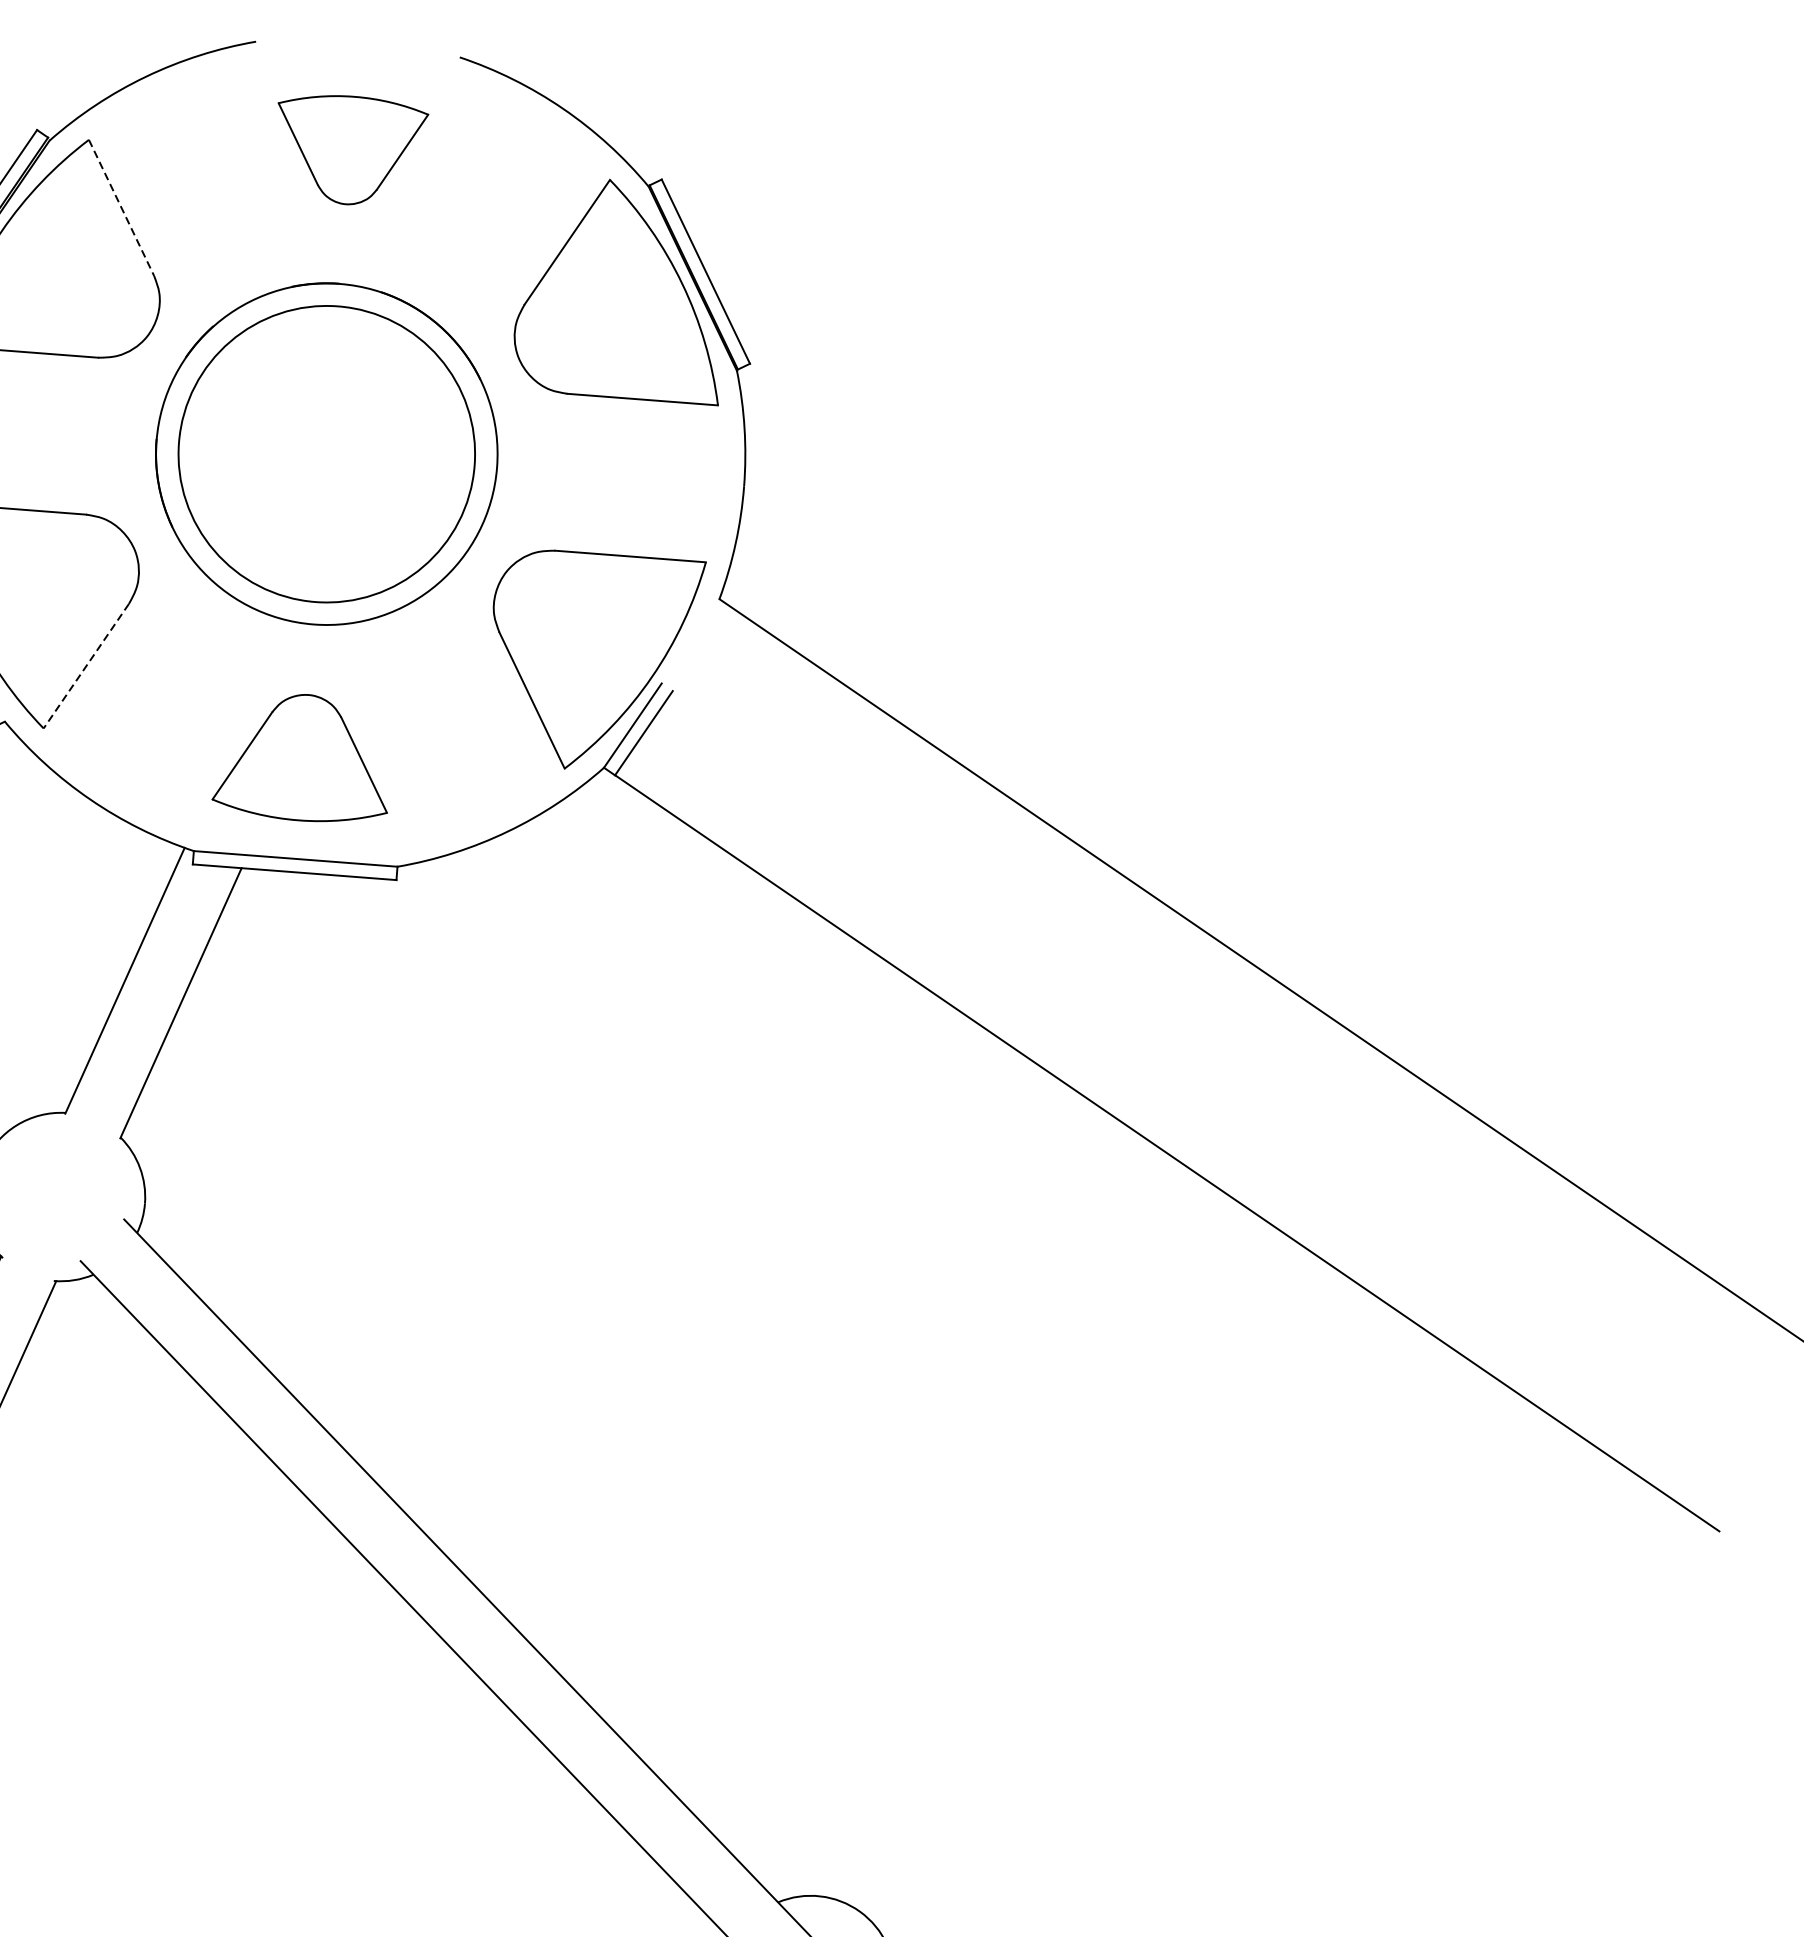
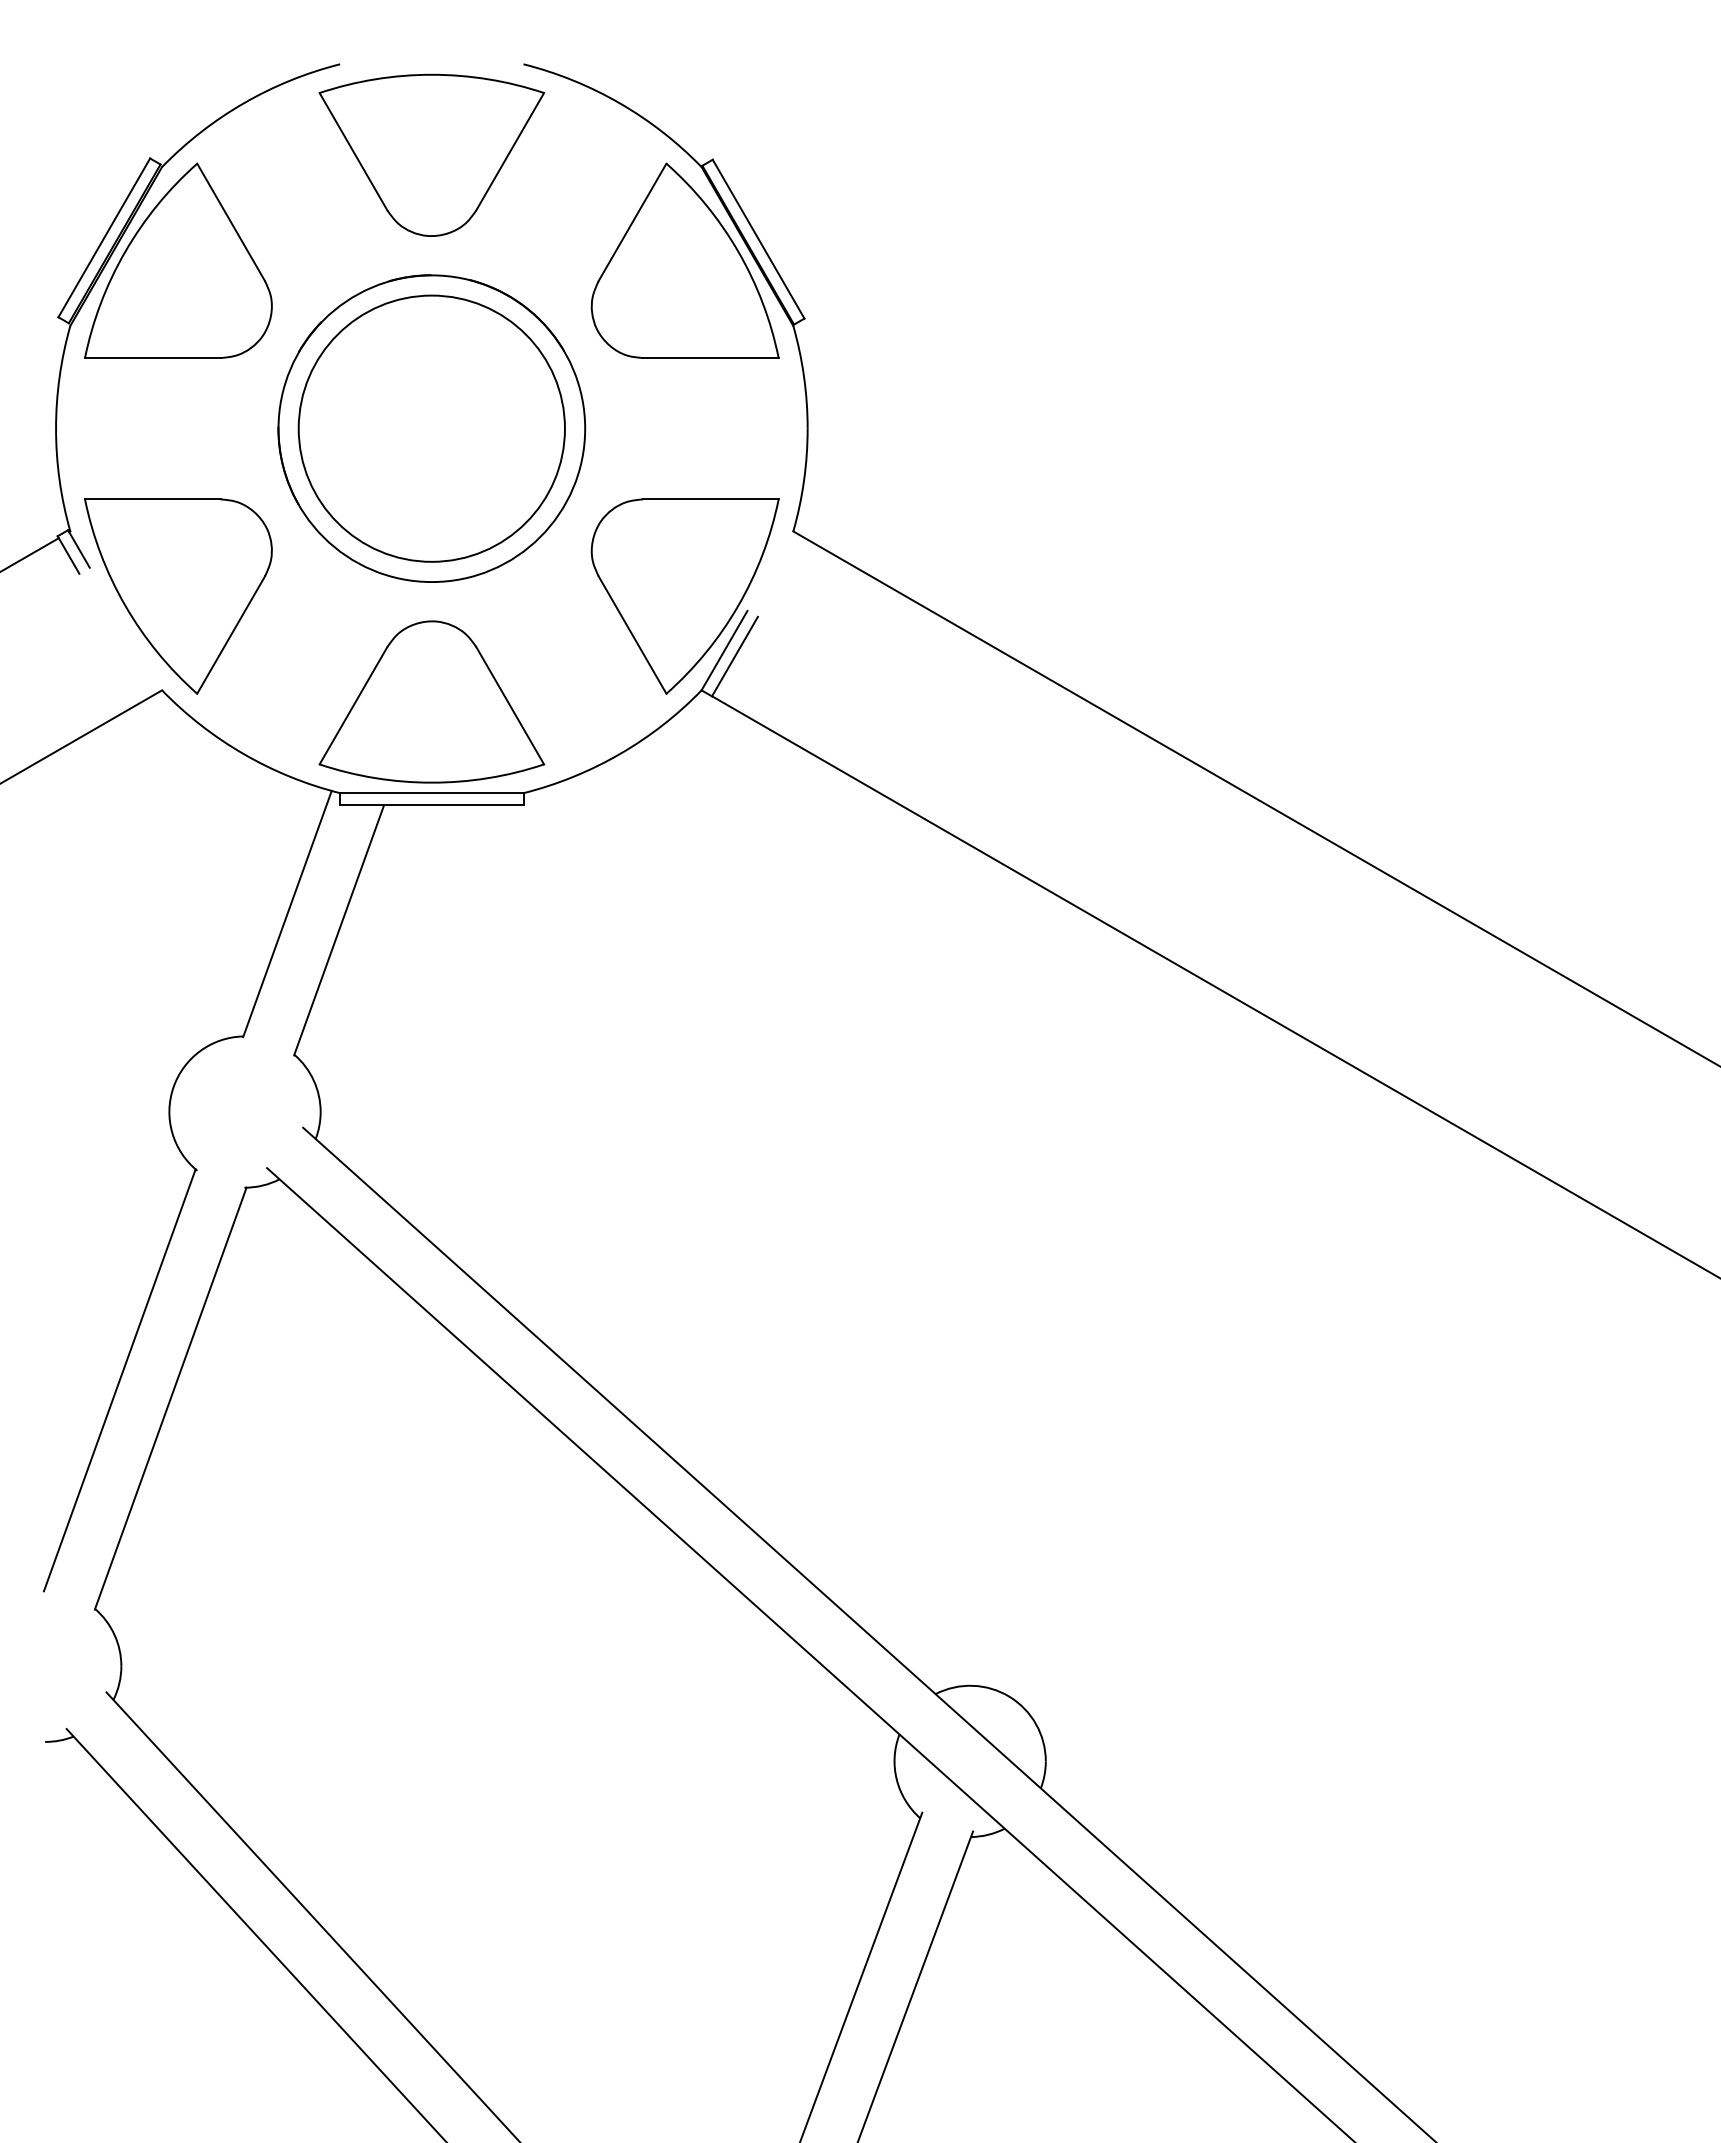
part: (349, 149) -> (431, 154), size x1.67
line: (121, 208) -> (231, 222), dashed -> solid
line: (86, 666) -> (231, 635), dashed -> solid
part: (303, 757) -> (431, 701), size x1.43

